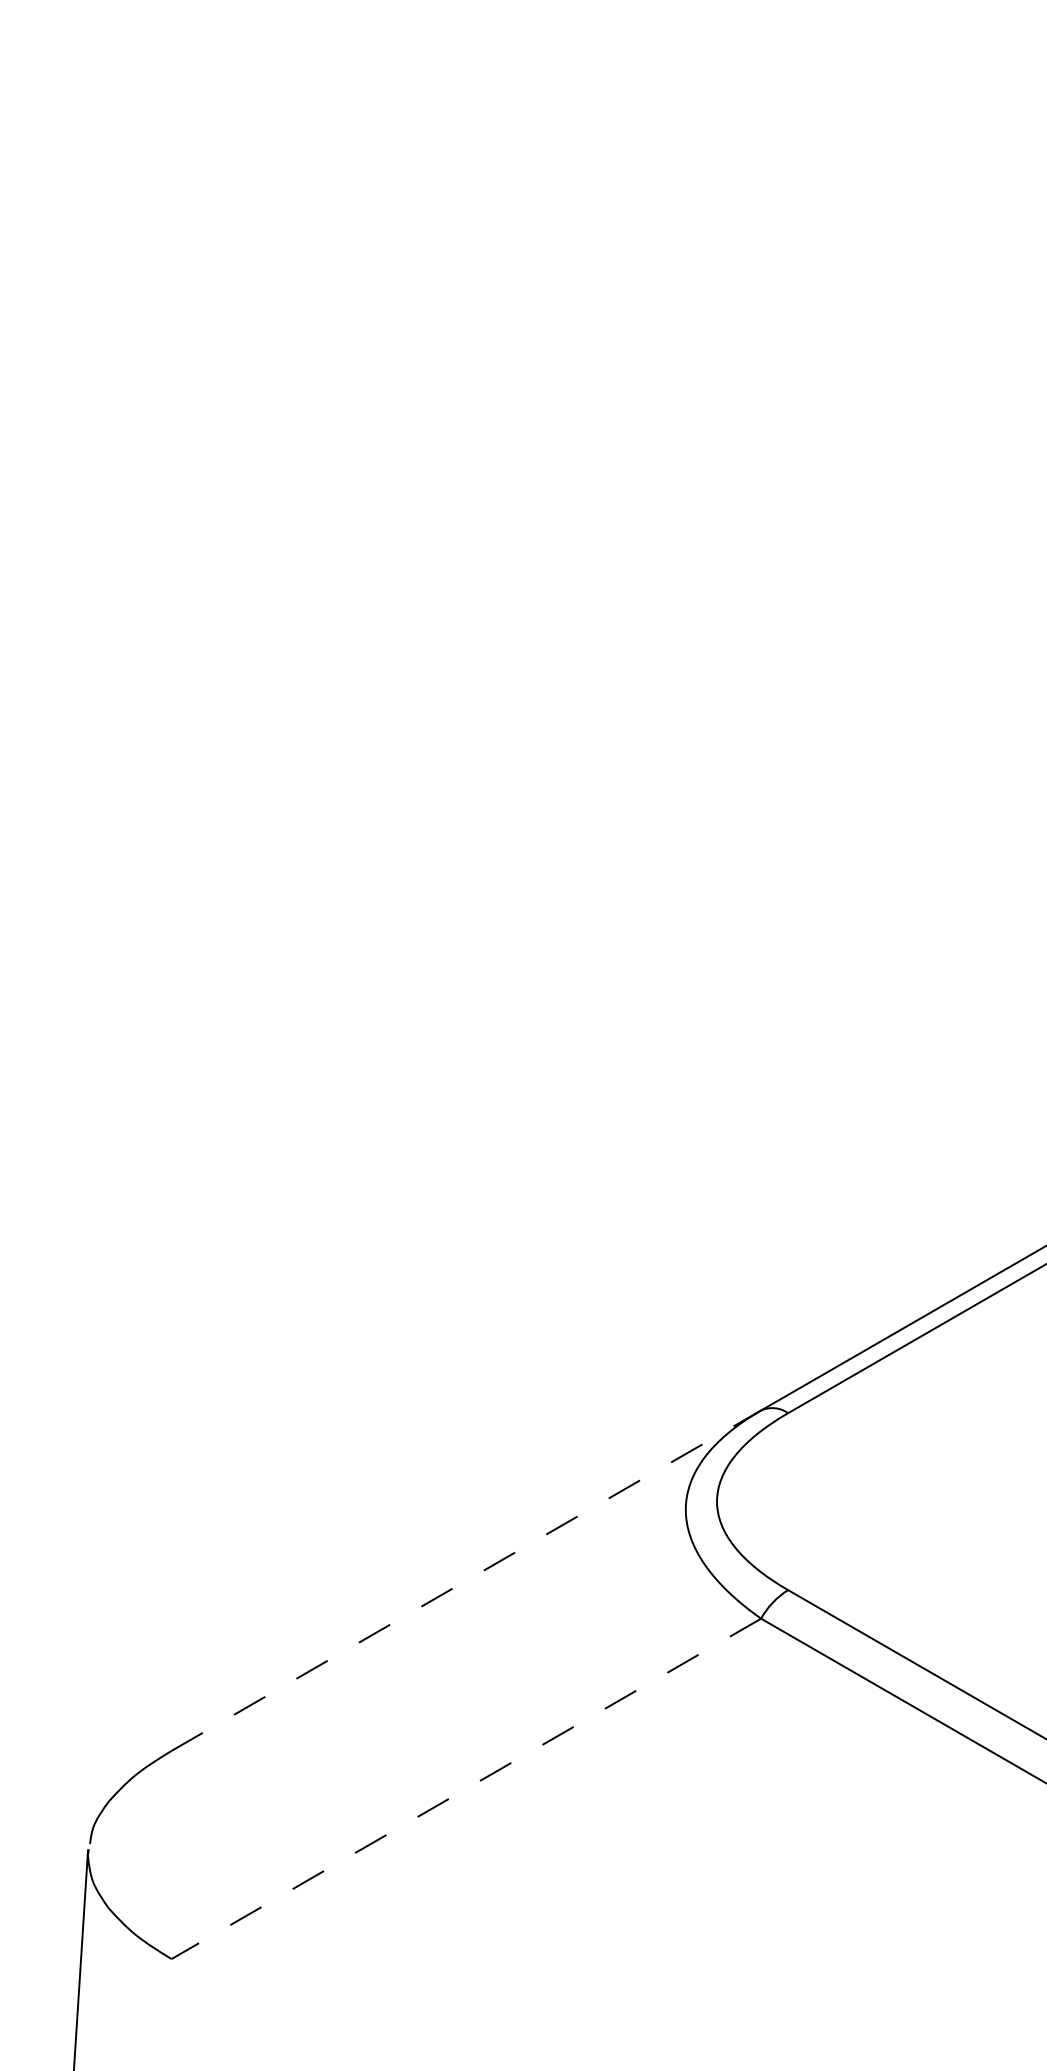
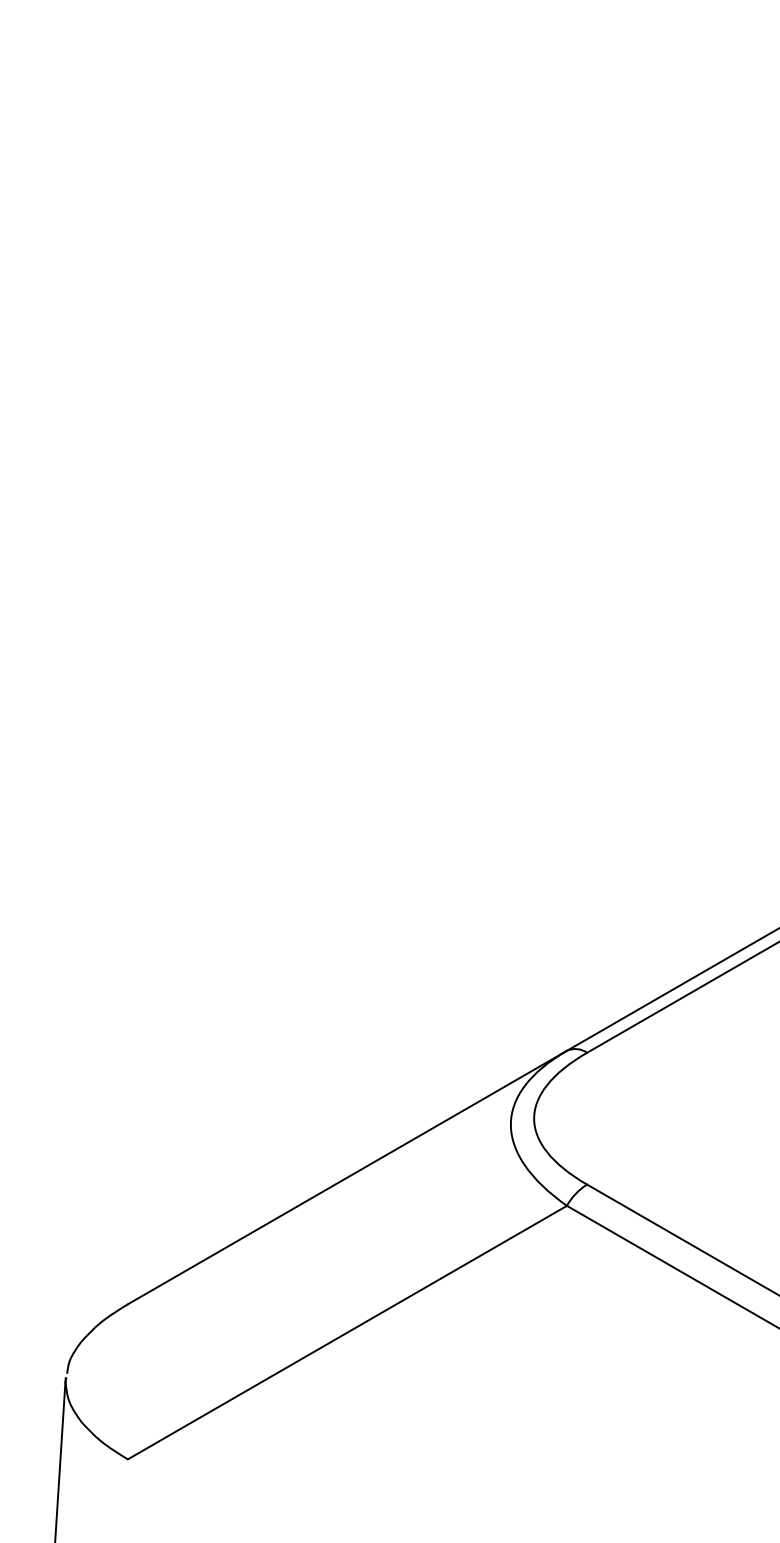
line: (466, 1580) -> (347, 1177), dashed -> solid
line: (465, 1789) -> (346, 1333), dashed -> solid

